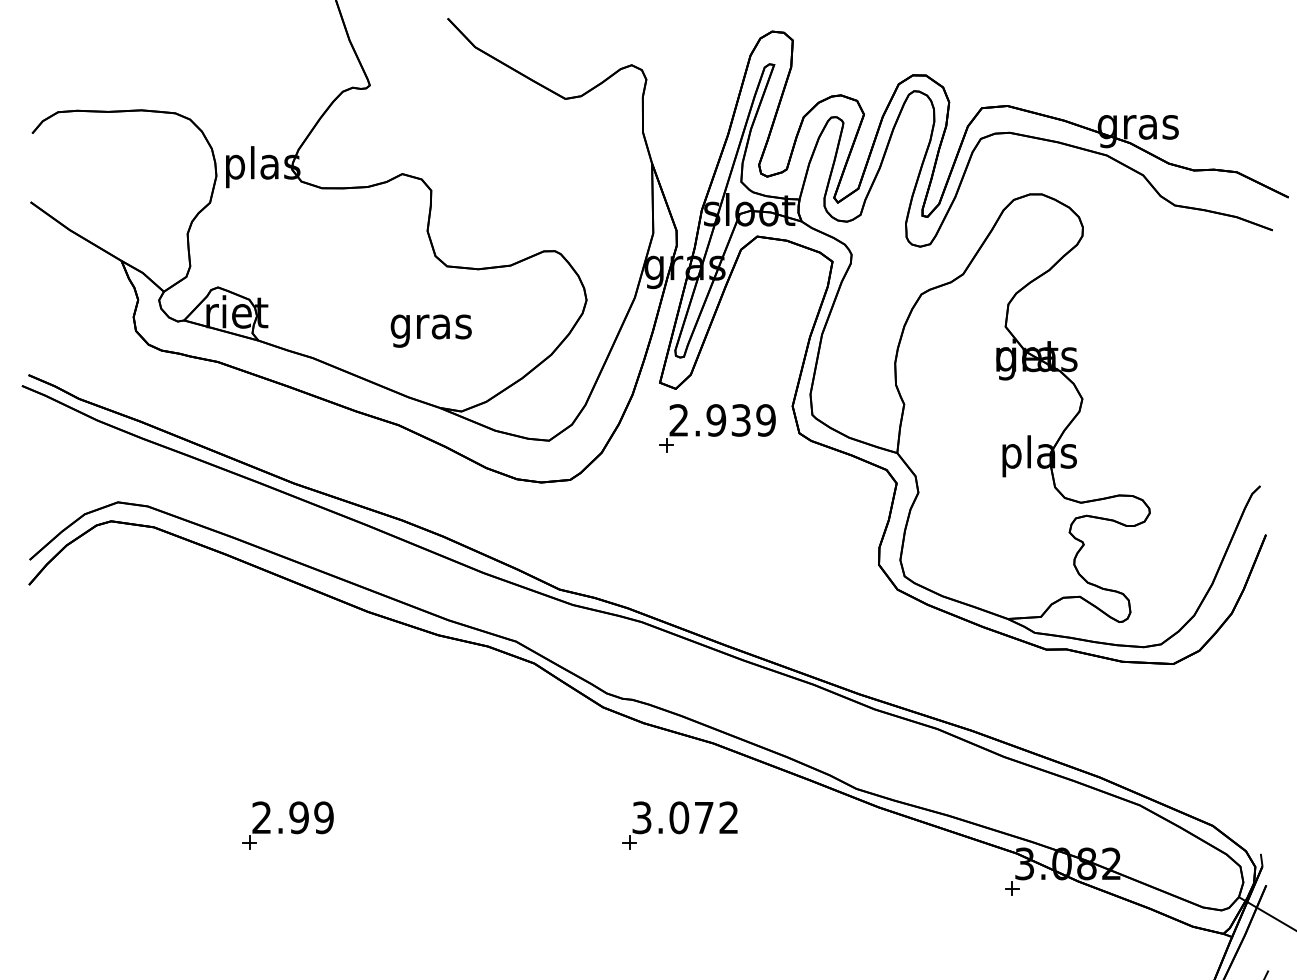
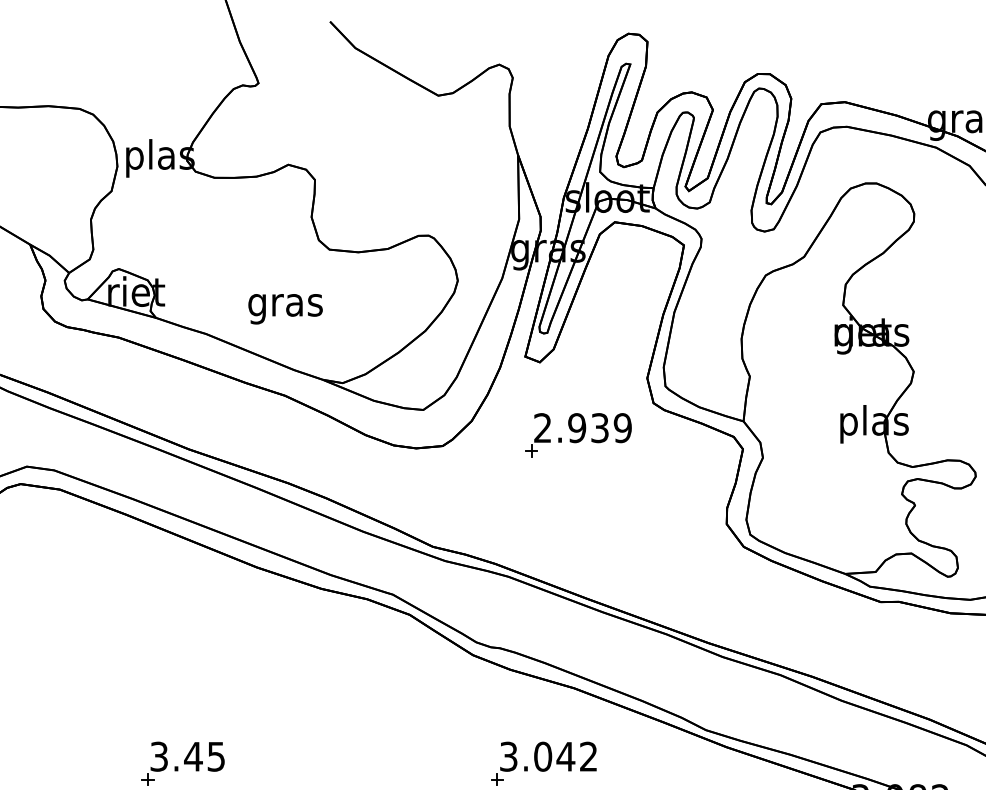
text: (430, 330) -> (284, 308), moved
part: (717, 428) -> (578, 435), moved
text: (292, 817) -> (187, 756), 2.99 -> 3.45
text: (703, 817) -> (565, 756), 3.072 -> 3.042

